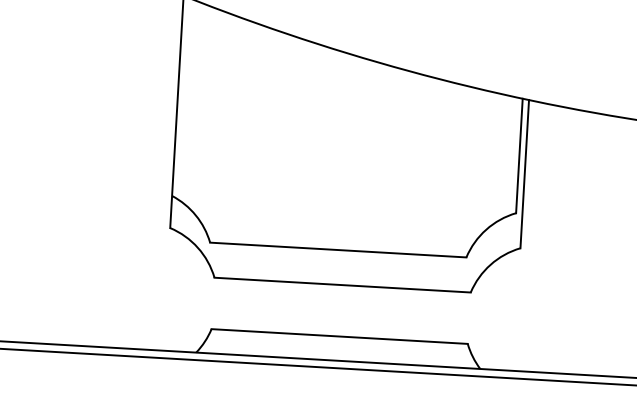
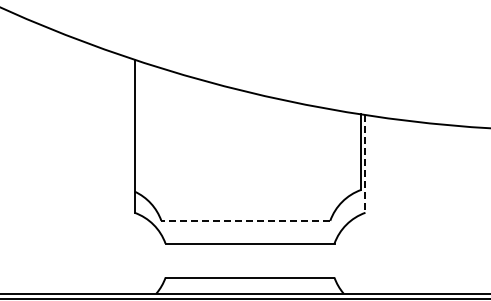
line: (524, 173) -> (365, 163), solid -> dashed
line: (337, 249) -> (245, 220), solid -> dashed

